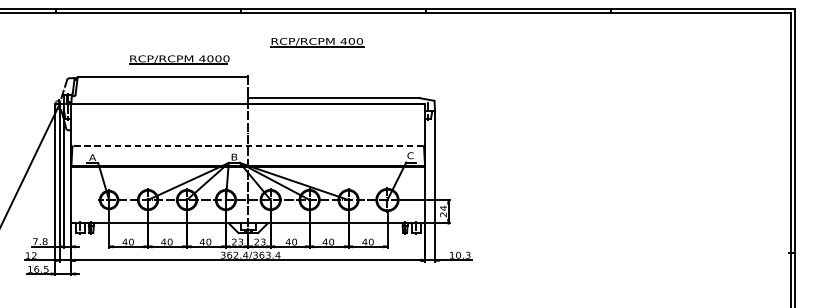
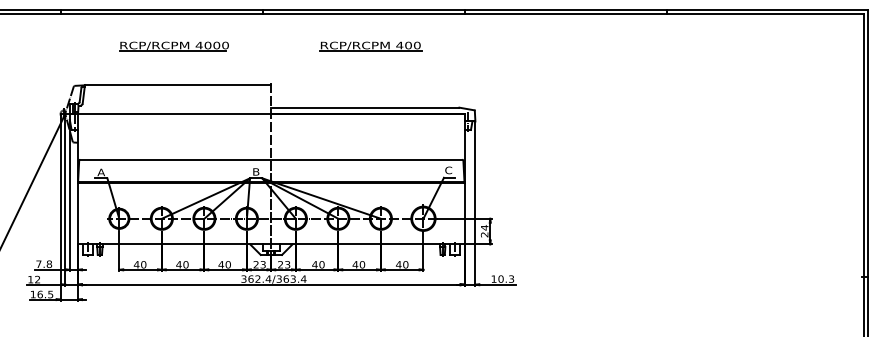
part: (317, 42) -> (370, 46), moved
part: (178, 59) -> (173, 46), moved
line: (247, 145) -> (270, 159), dashed -> solid

